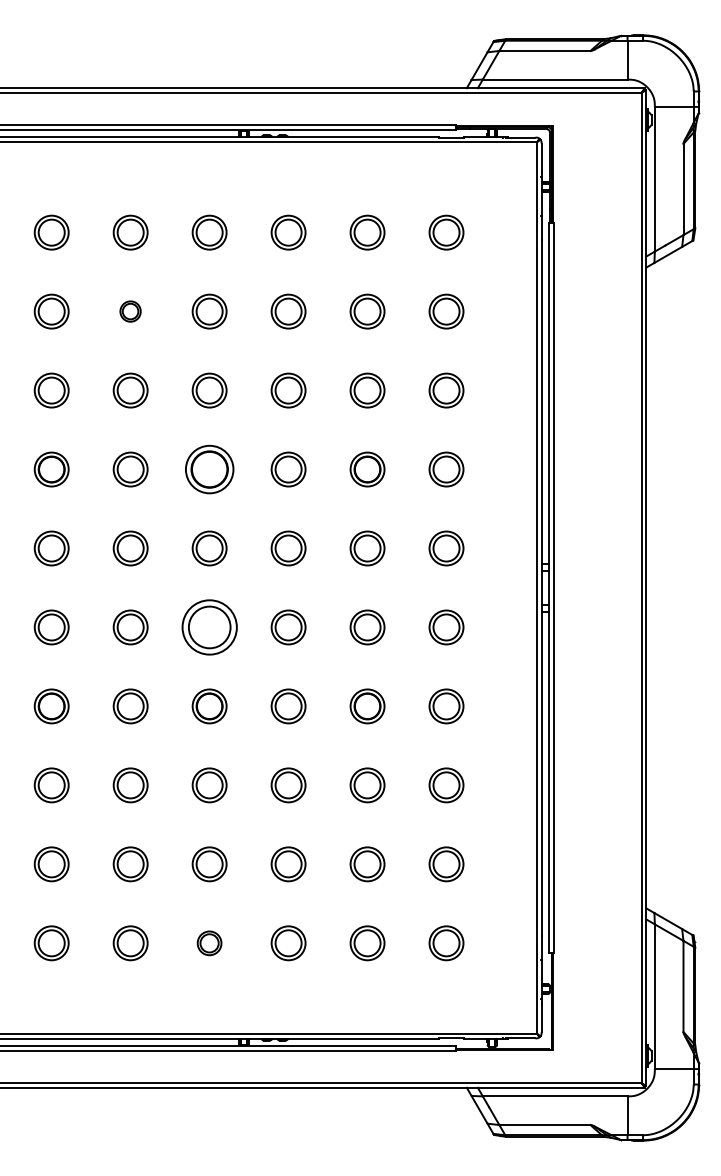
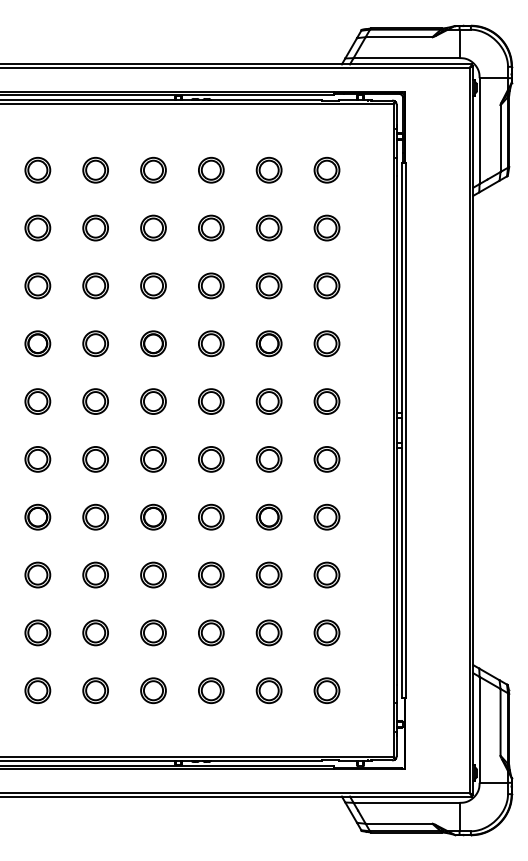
part: (130, 311) -> (95, 227), size x1.67
part: (209, 469) -> (153, 343), size x0.71
part: (209, 627) -> (153, 459), size x0.62
part: (209, 943) -> (153, 690), size x1.43

